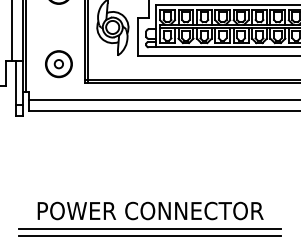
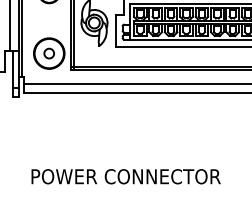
part: (58, 64) -> (48, 53), size x1.4
line: (149, 228) -> (125, 191), removed
line: (149, 235) -> (125, 197), removed

